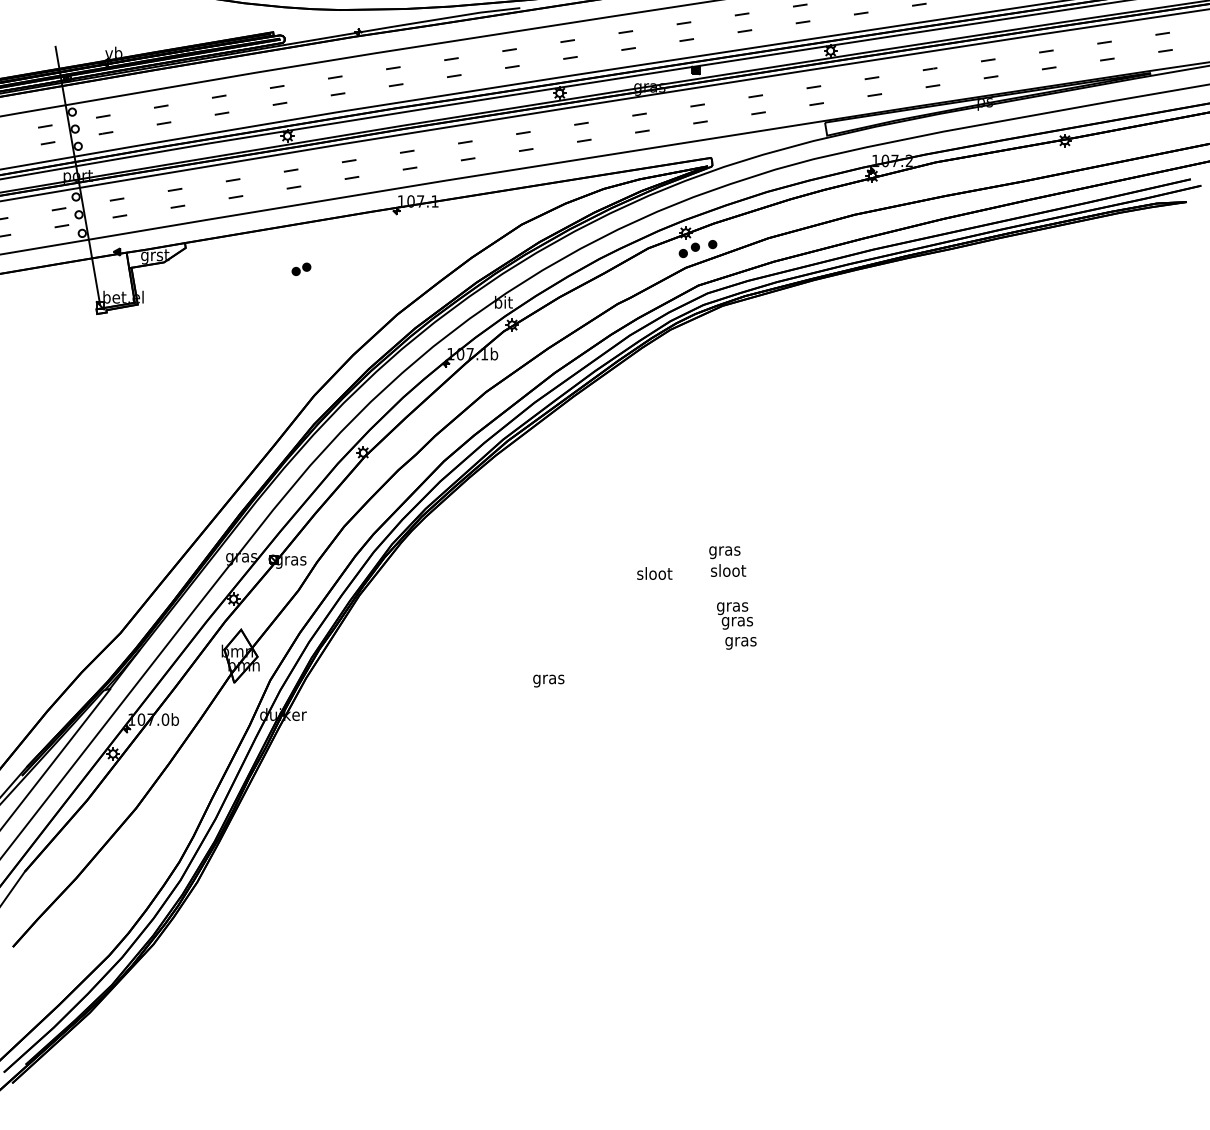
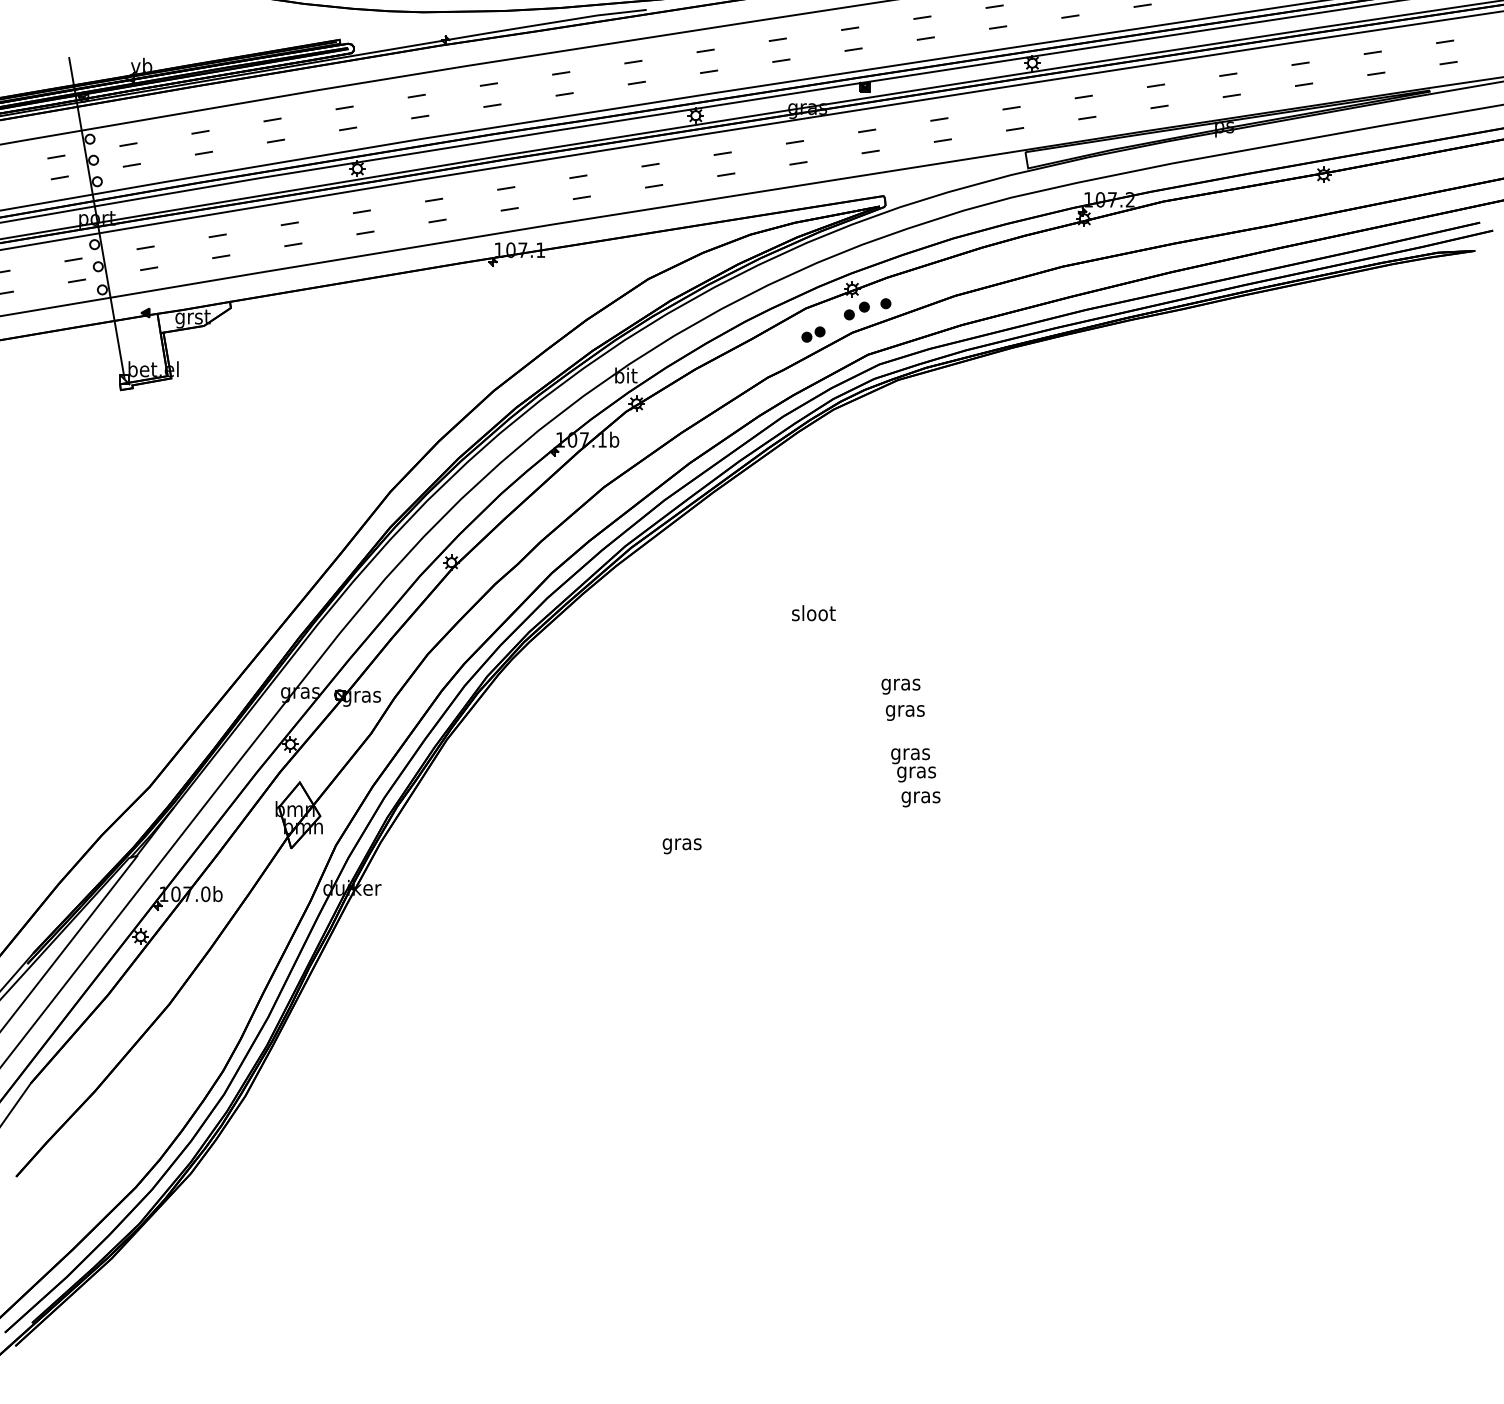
part: (301, 268) -> (813, 333), moved
text: (728, 572) -> (905, 711), sloot -> gras
text: (654, 573) -> (813, 613), moved

